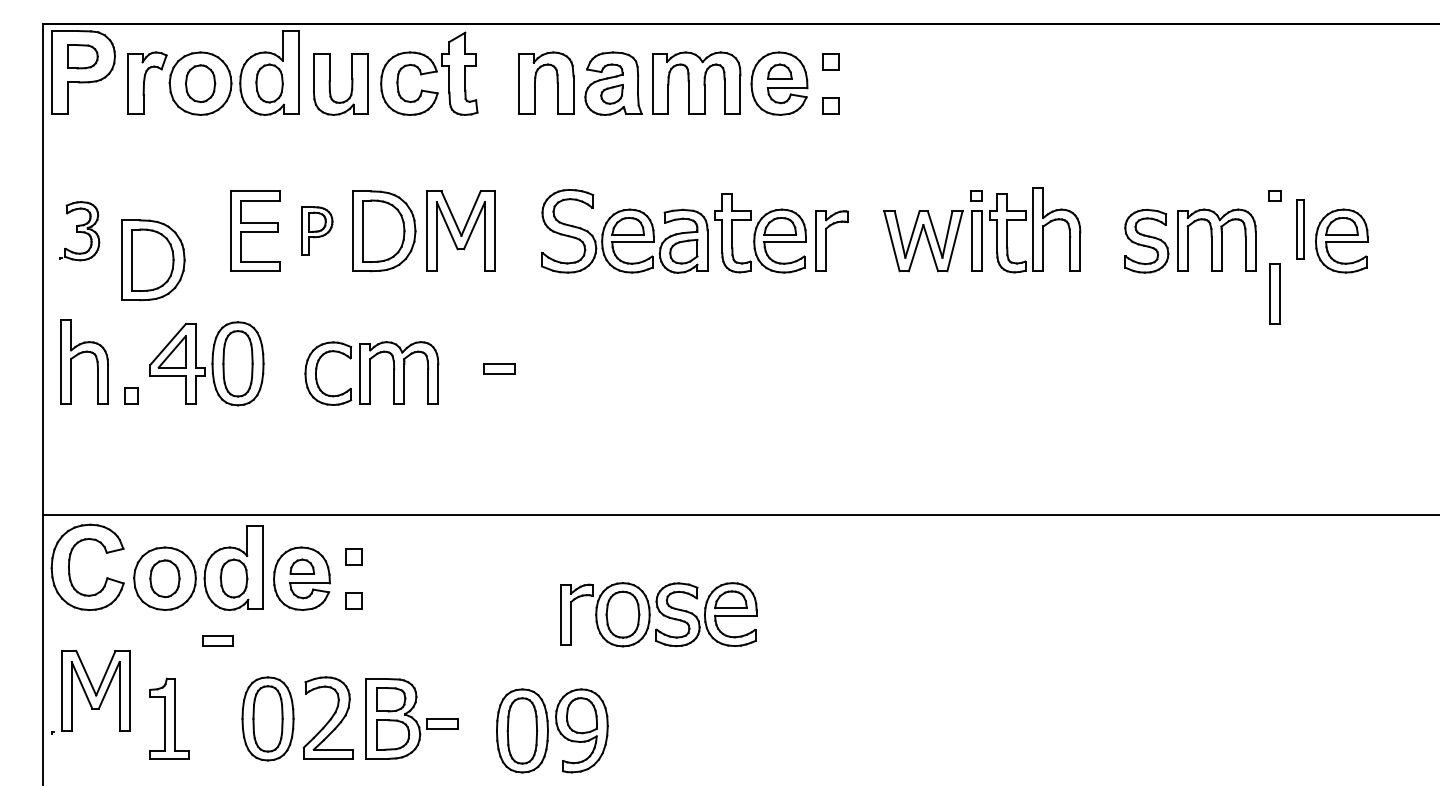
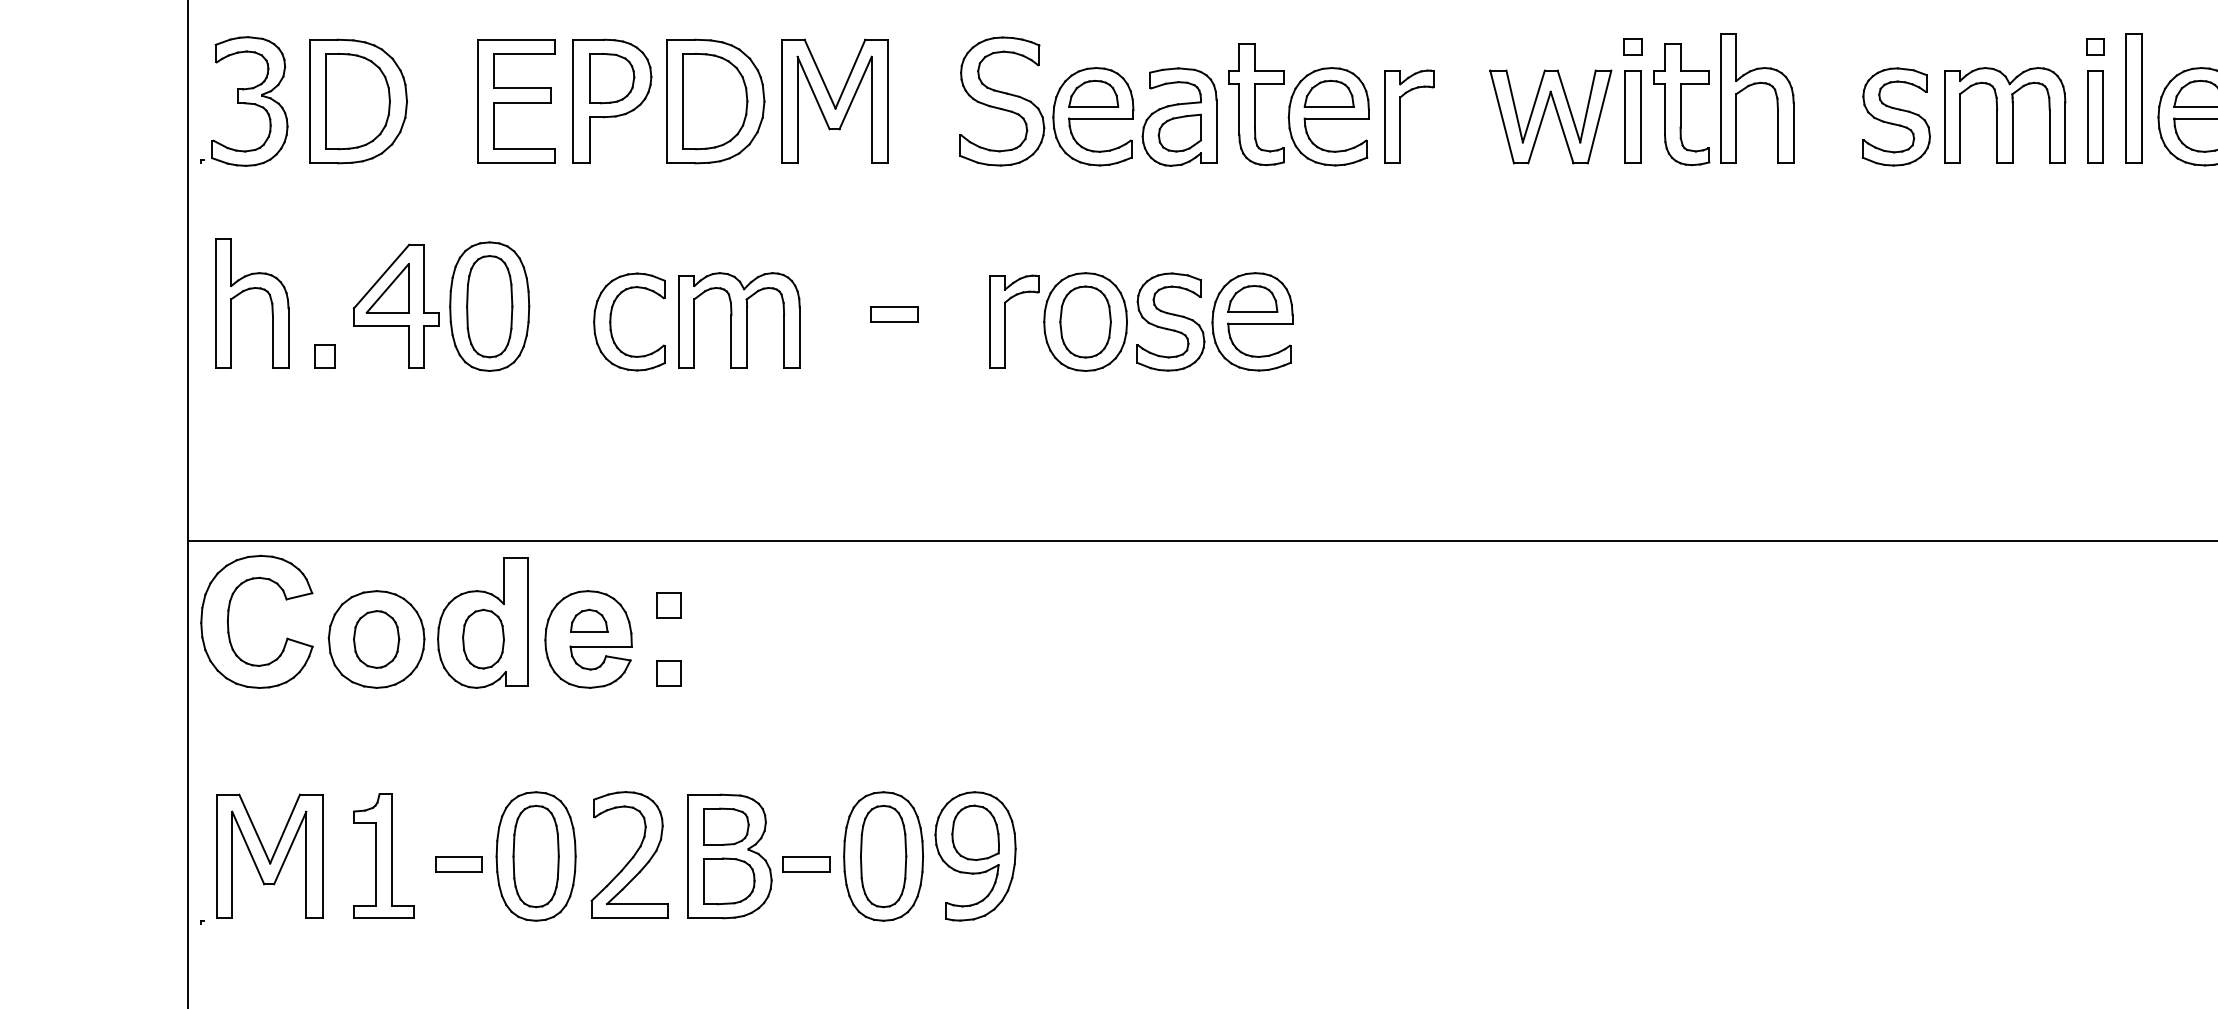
part: (1299, 229) -> (2133, 98), size x1.43
part: (79, 230) -> (244, 100), size x1.43
part: (317, 230) -> (612, 100), size x1.67
part: (153, 260) -> (358, 101), moved
part: (1274, 293) -> (2094, 115), moved
part: (658, 614) -> (1140, 321), moved
part: (217, 640) -> (457, 863), moved
part: (90, 692) -> (261, 858), moved
part: (552, 730) -> (930, 855), moved

